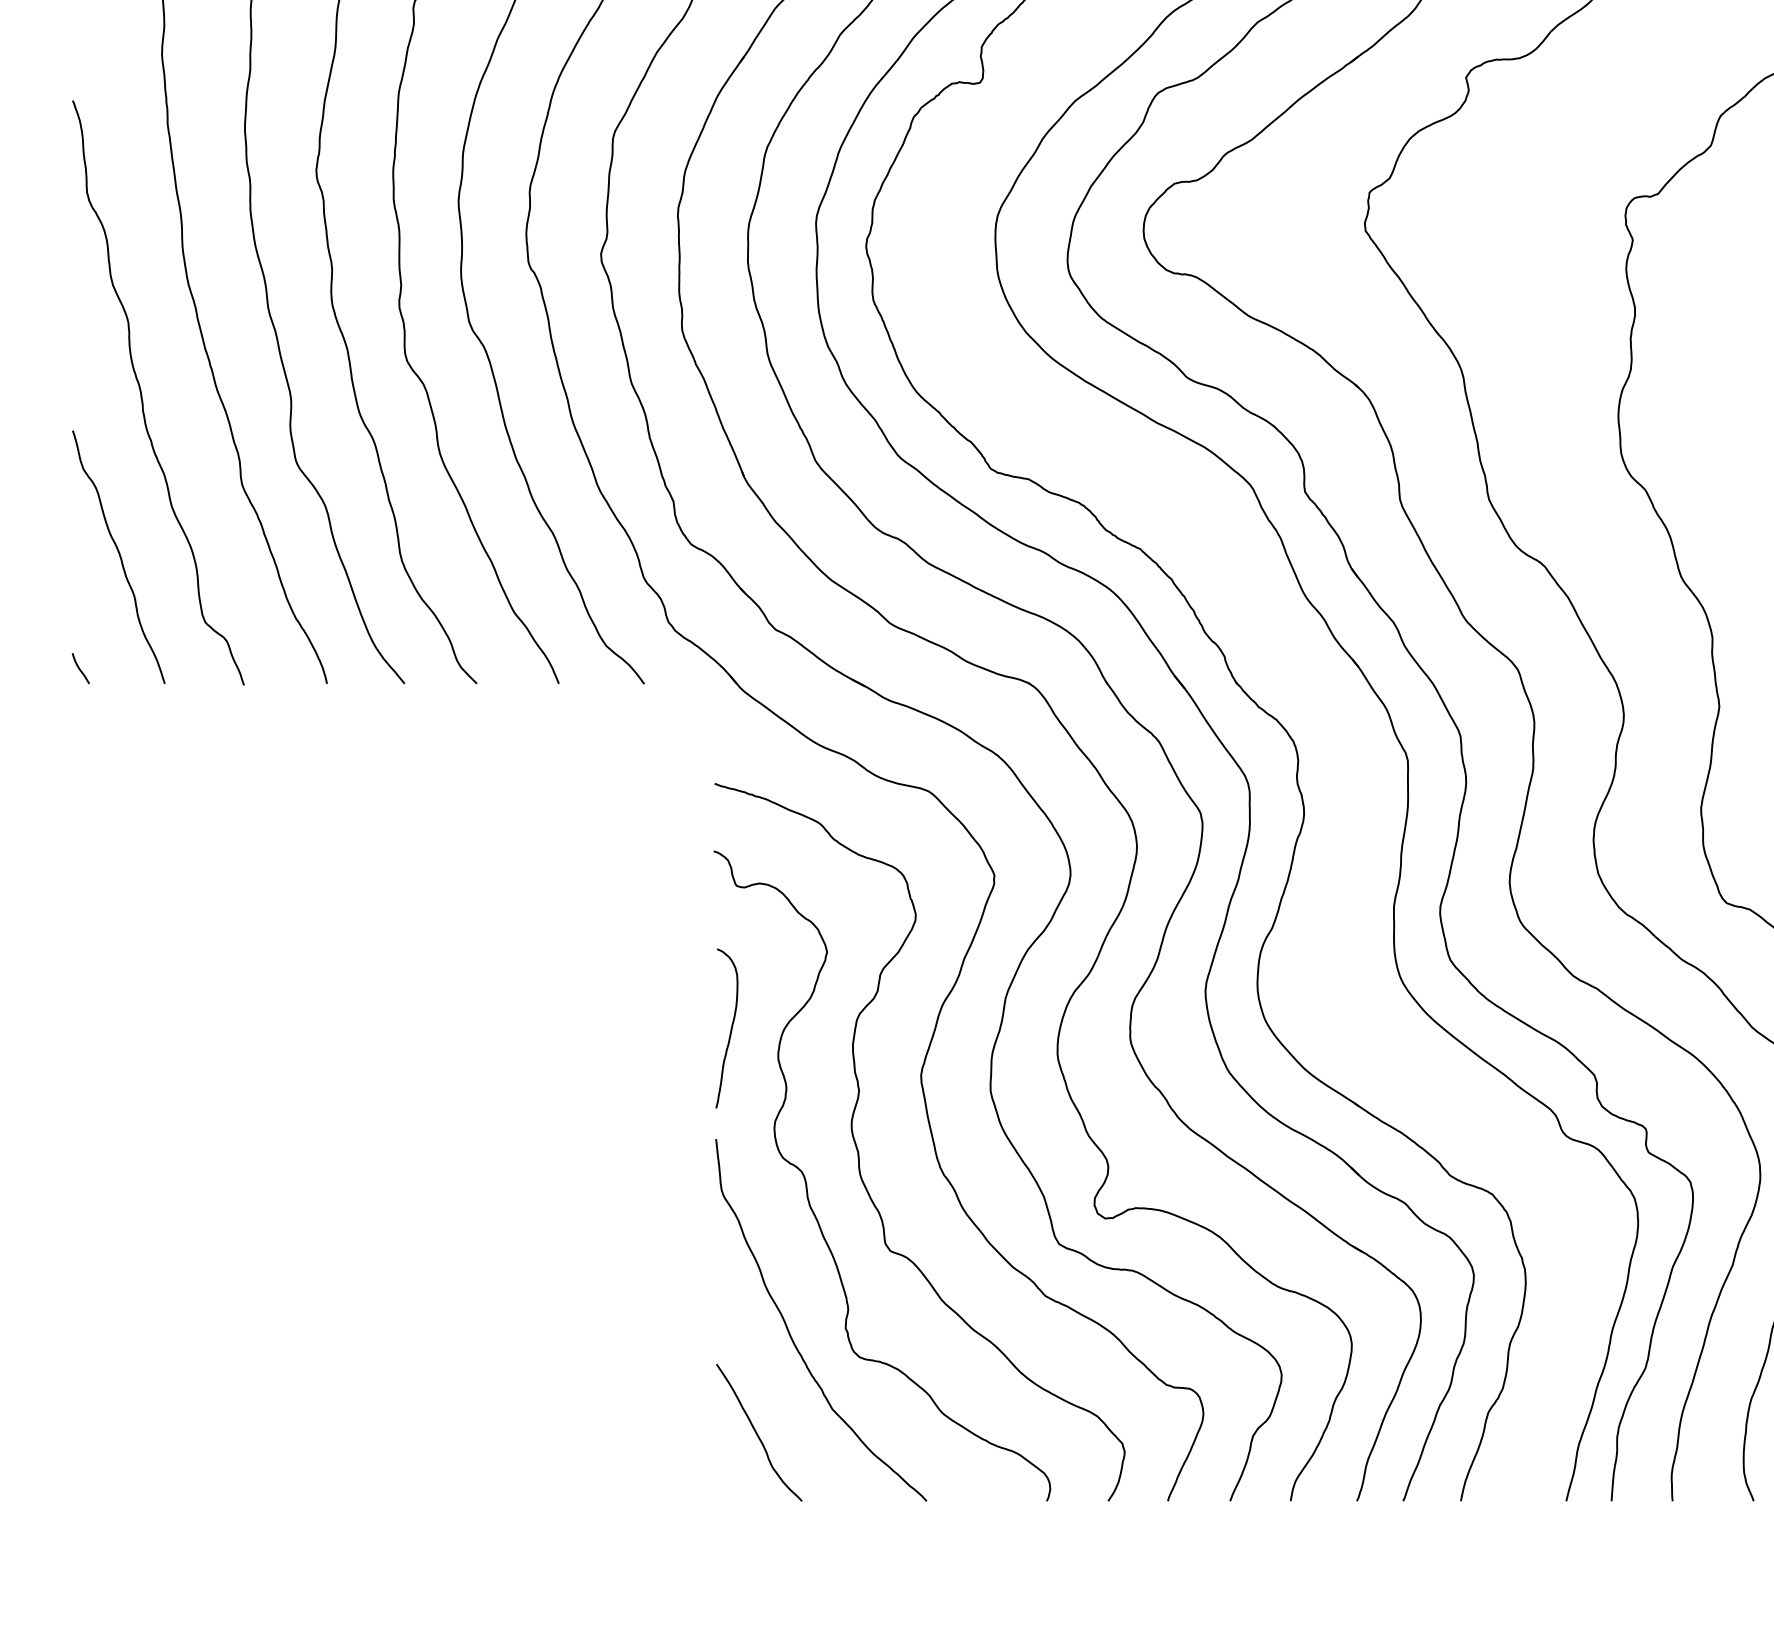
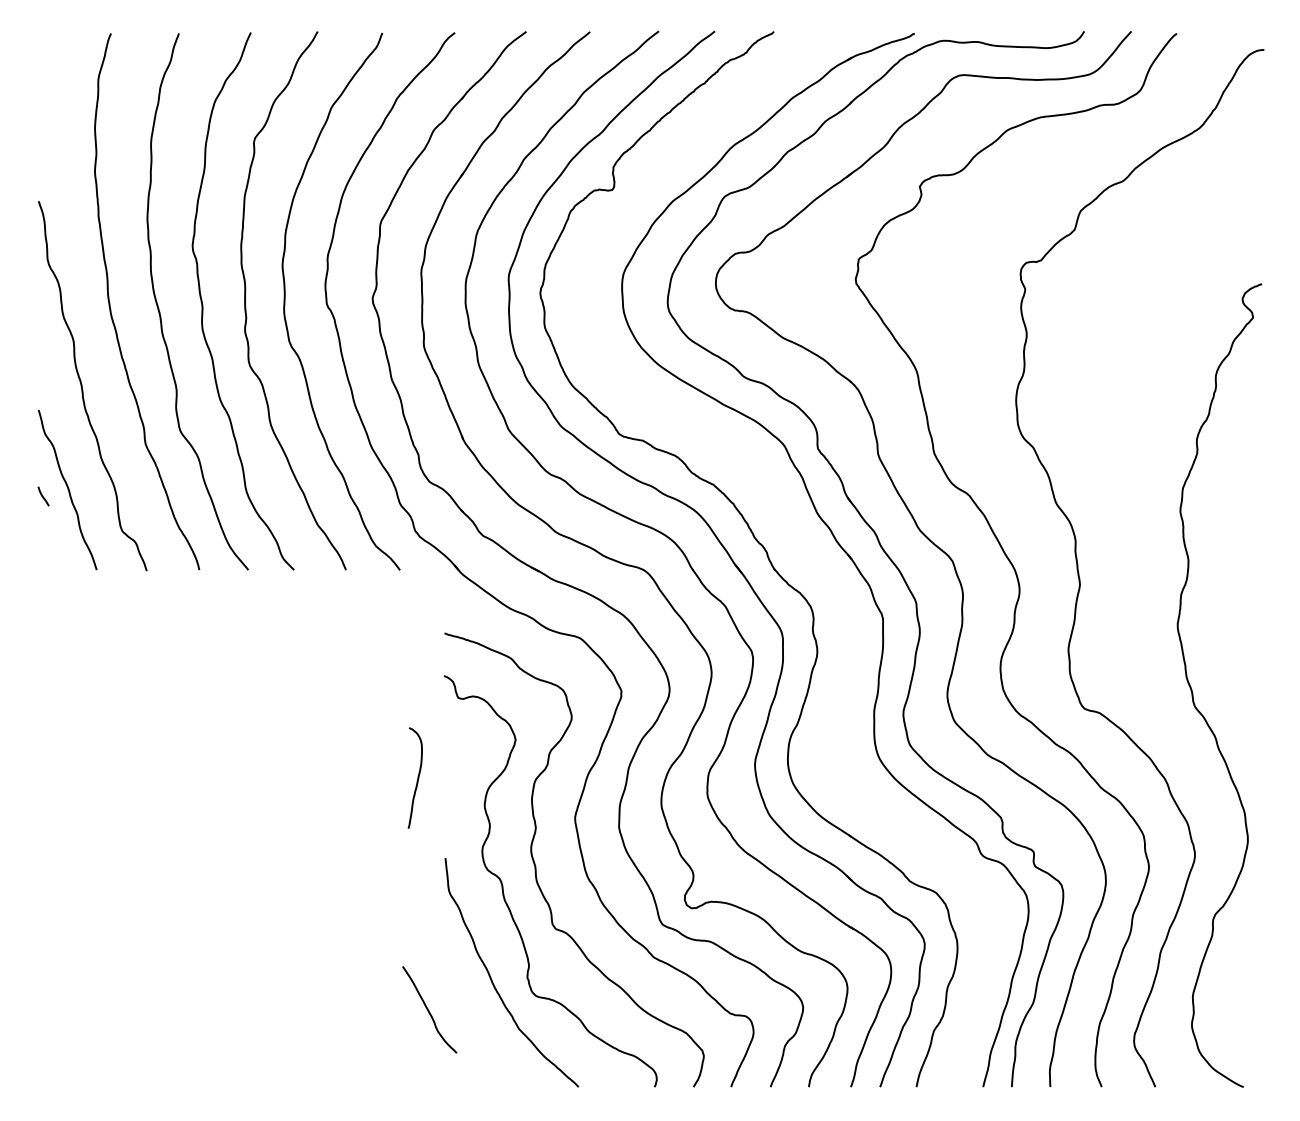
curve: (80, 668) -> (43, 496), moved
curve: (730, 1027) -> (417, 777), moved
curve: (757, 1432) -> (428, 1009), moved

